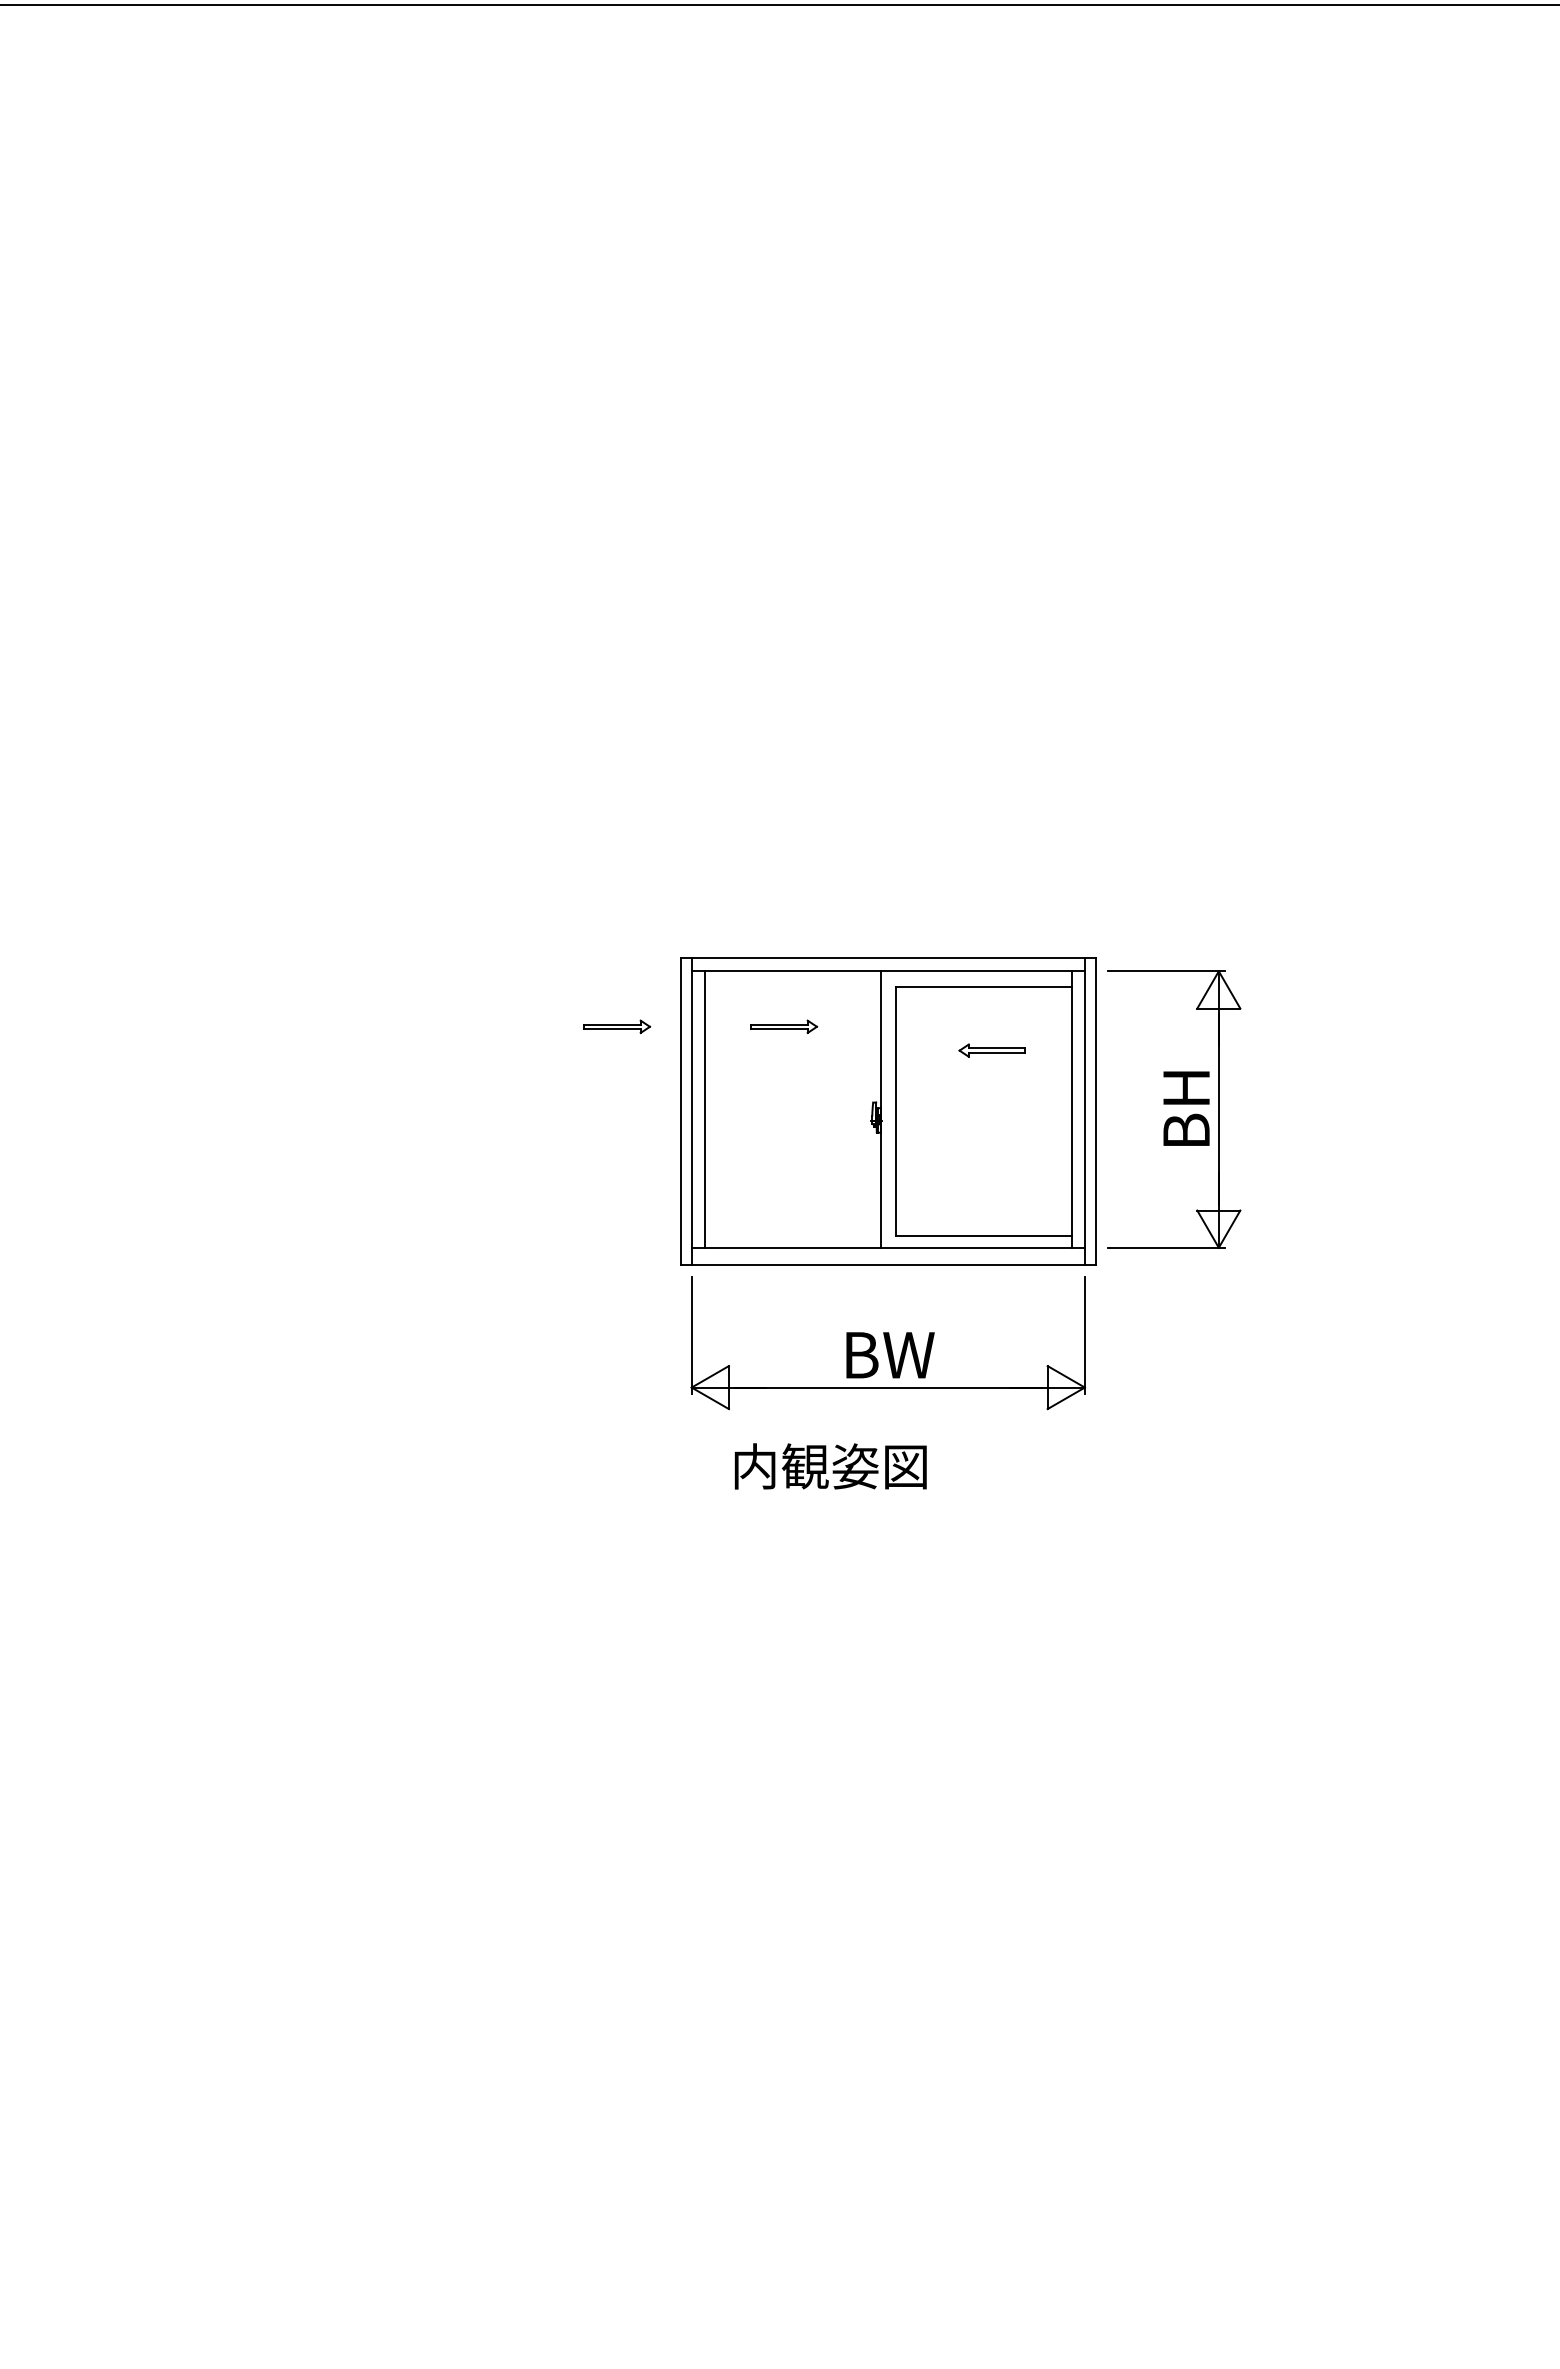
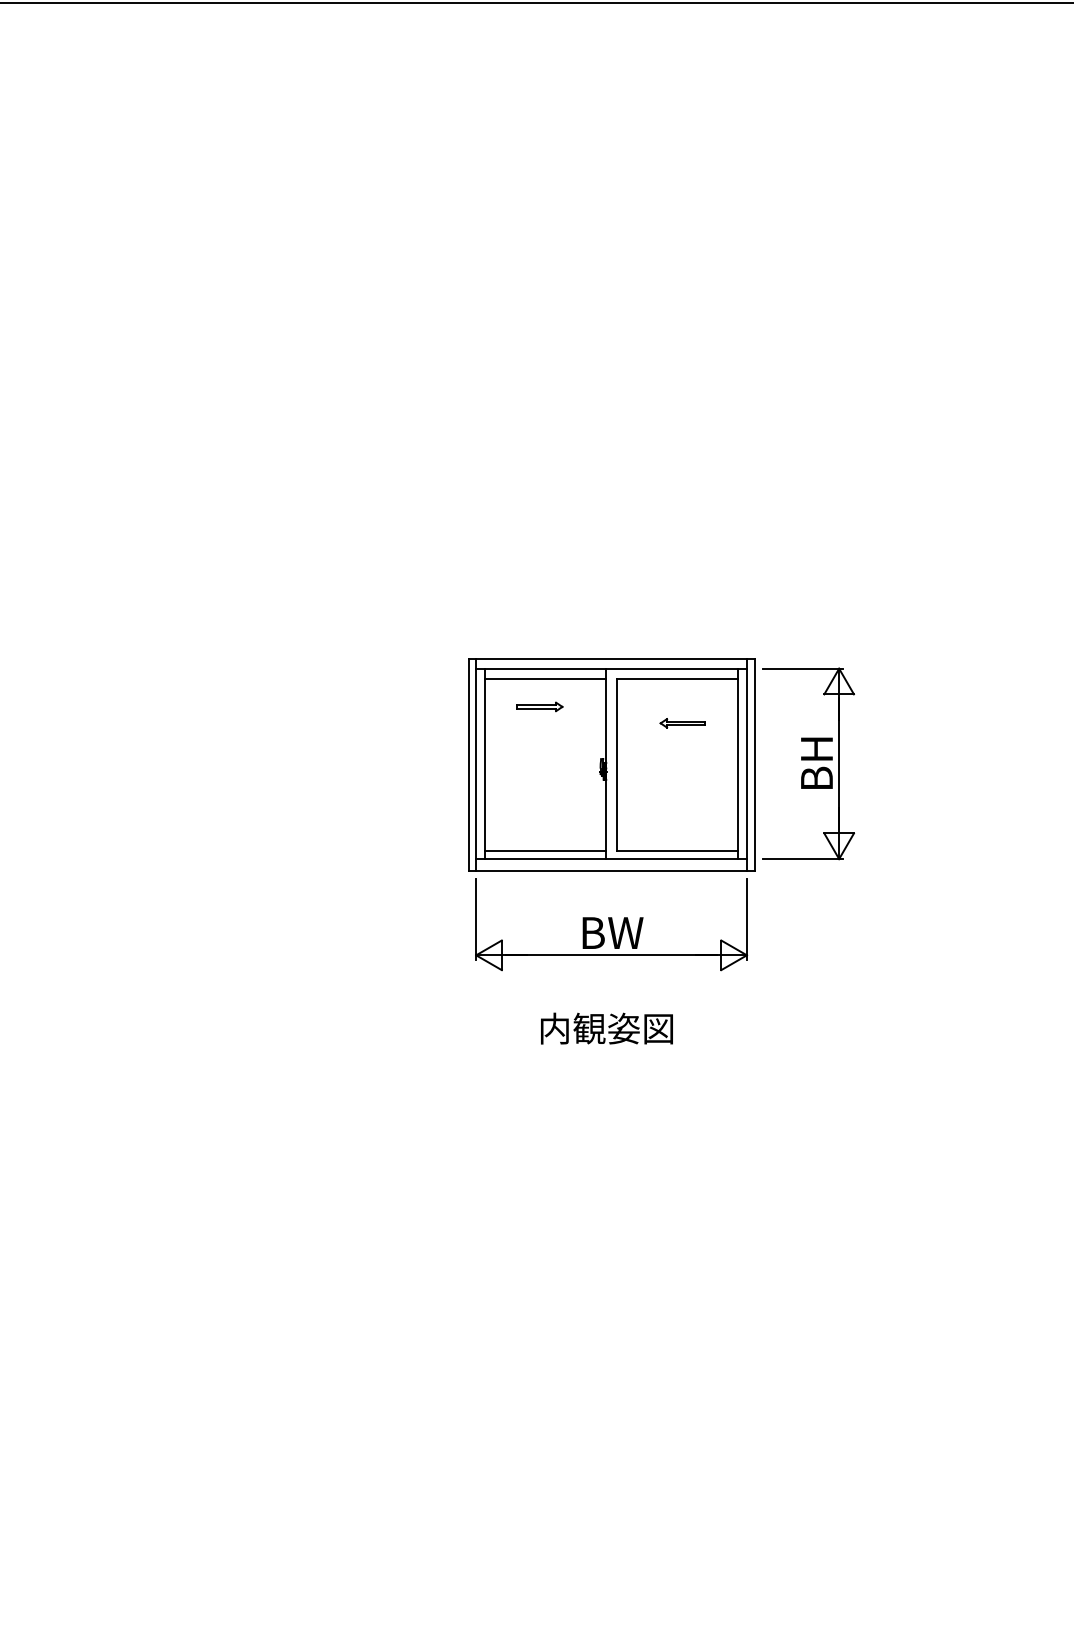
line: (792, 986) -> (545, 679), added
part: (616, 1026) -> (424, 706), removed
line: (792, 1236) -> (545, 851), added
text: (830, 1466) -> (606, 1028), moved

